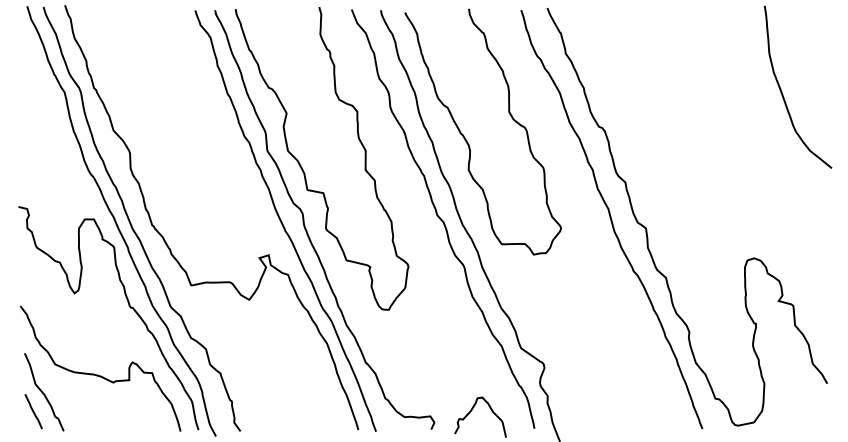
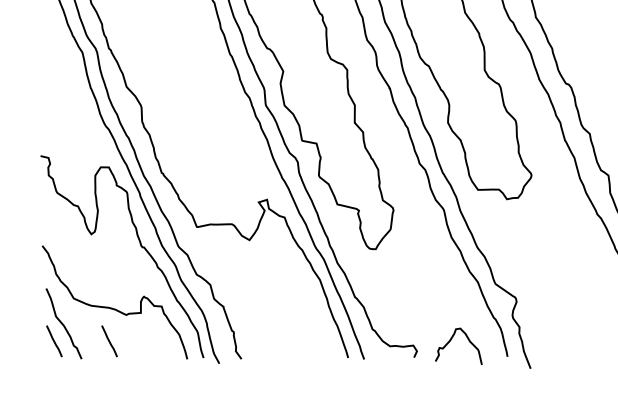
line: (94, 411) -> (109, 341), added

